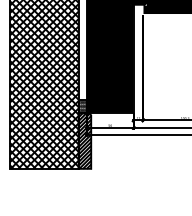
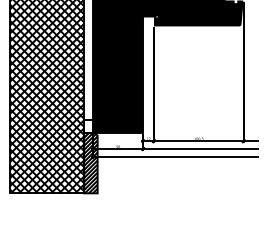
hatch: (82, 105) -> (88, 125), removed

